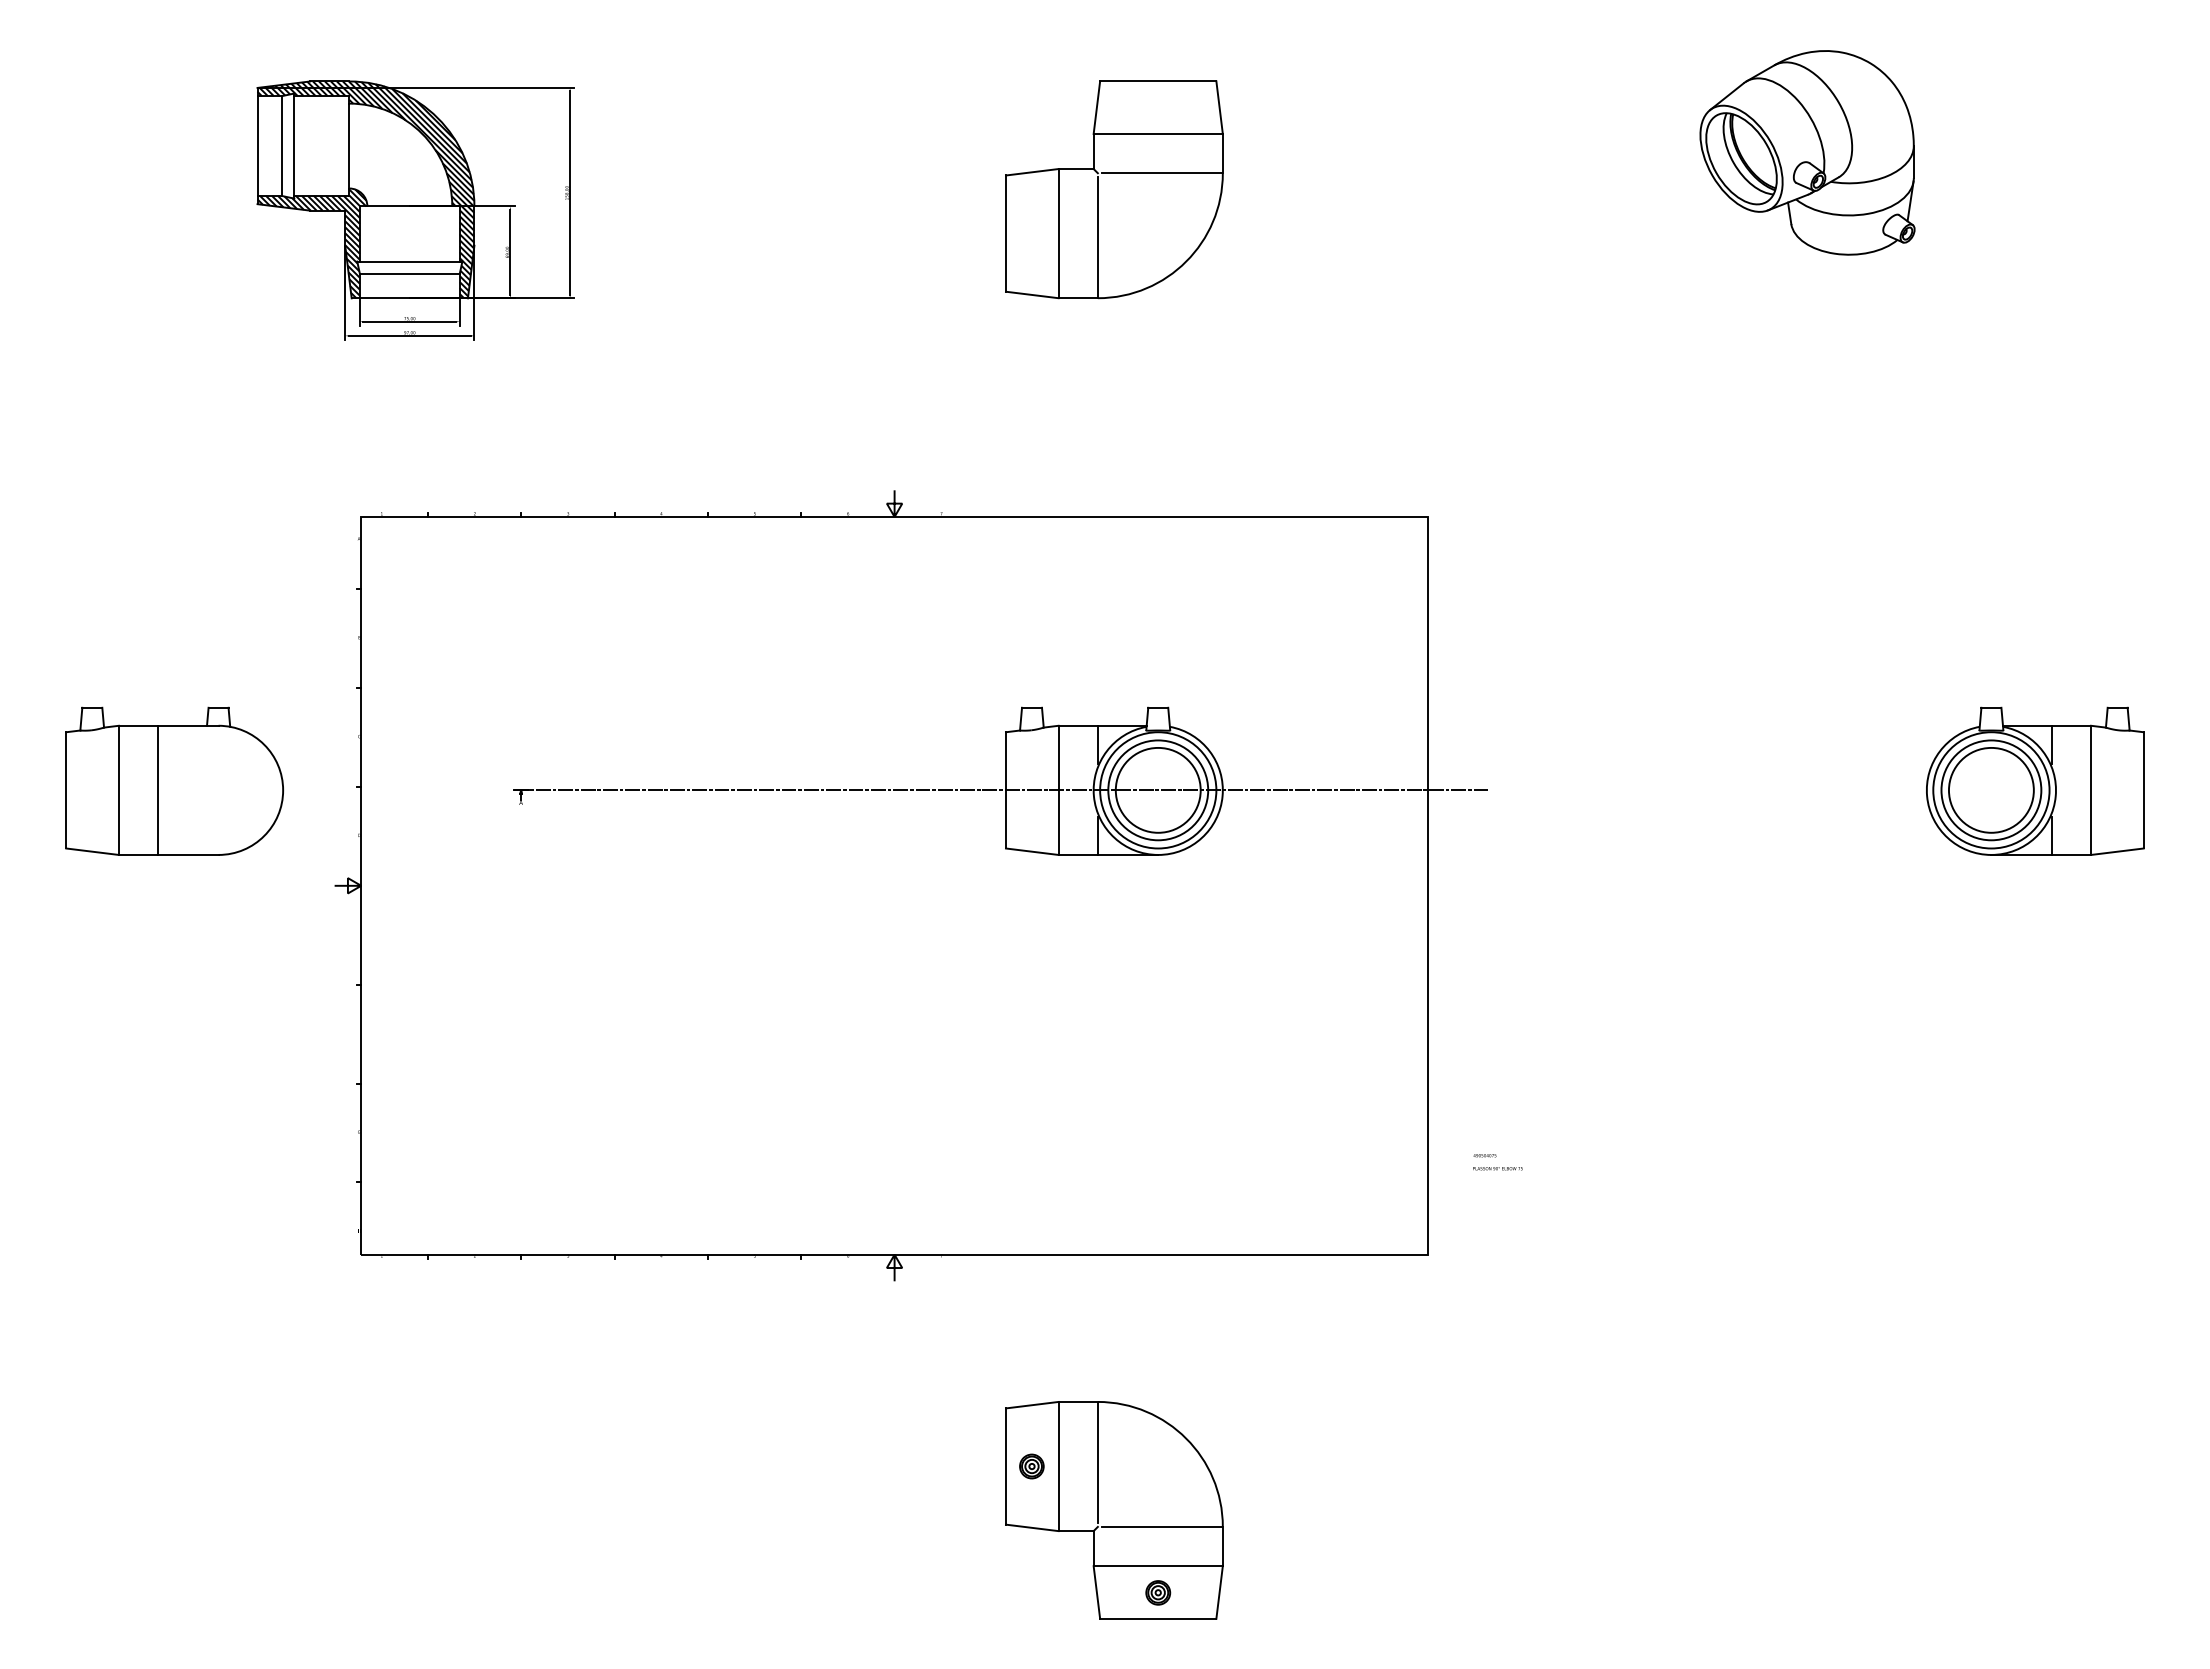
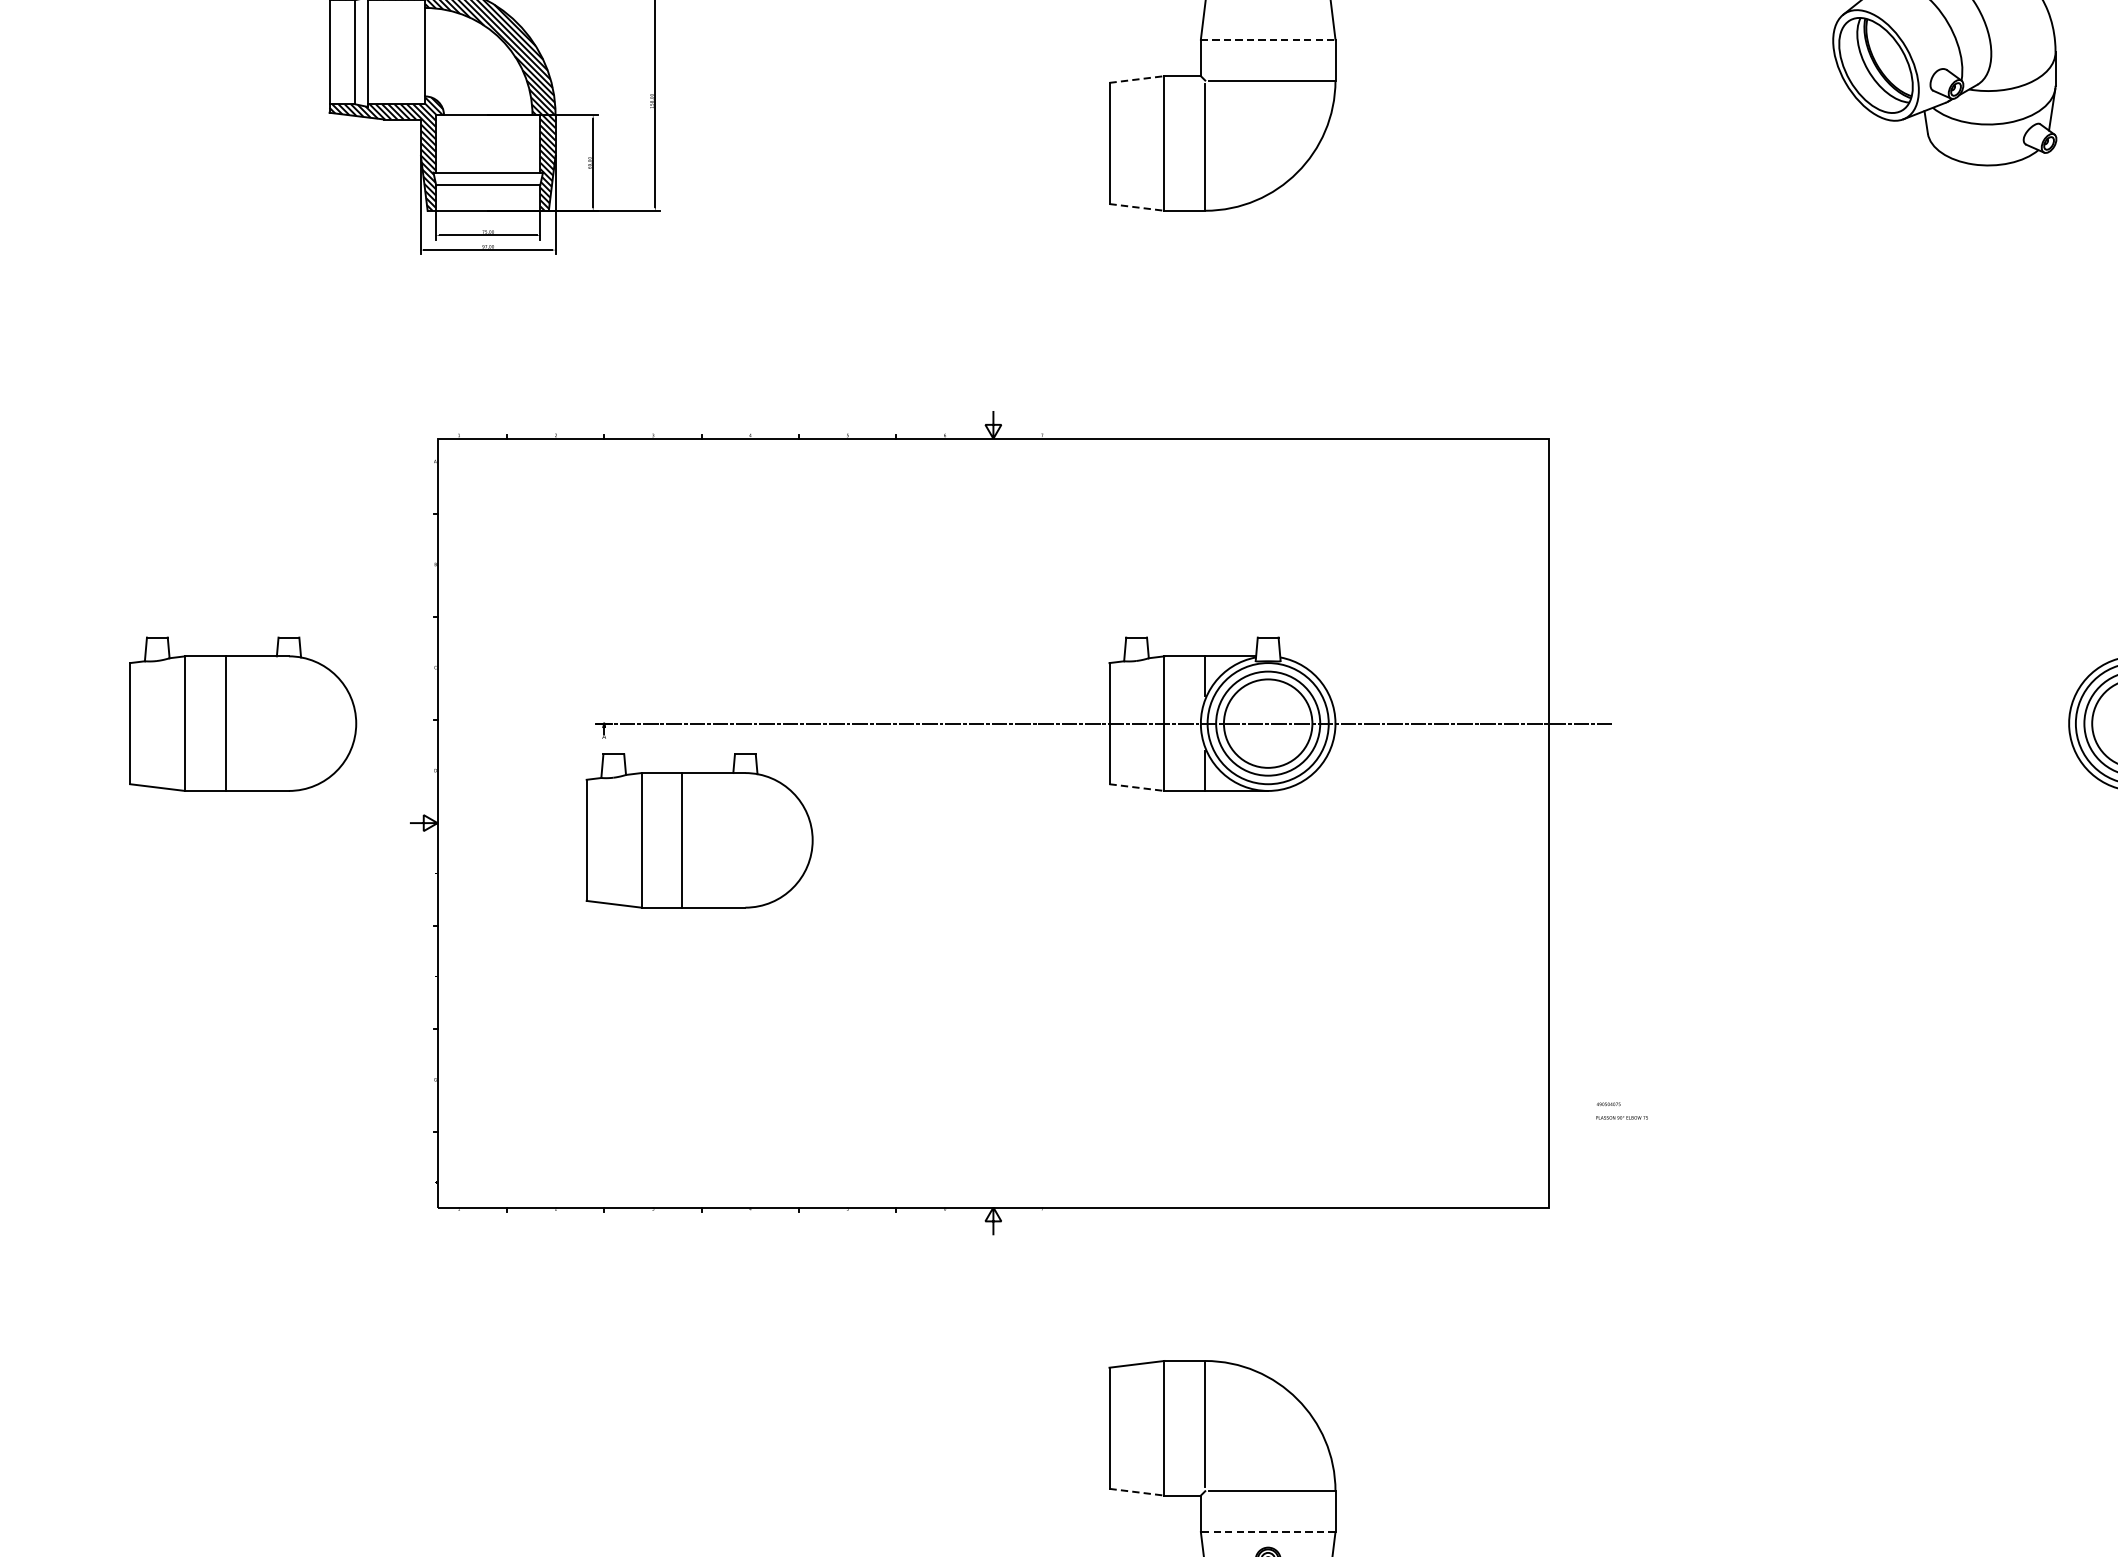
line: (1158, 133) -> (1268, 39), solid -> dashed
line: (1032, 172) -> (1137, 79), solid -> dashed
line: (1032, 295) -> (1137, 207), solid -> dashed
line: (1032, 851) -> (1137, 787), solid -> dashed
part: (612, 892) -> (699, 830), added
part: (1031, 1466) -> (1136, 1428), removed
line: (1032, 1527) -> (1137, 1491), solid -> dashed
line: (1158, 1566) -> (1268, 1532), solid -> dashed

